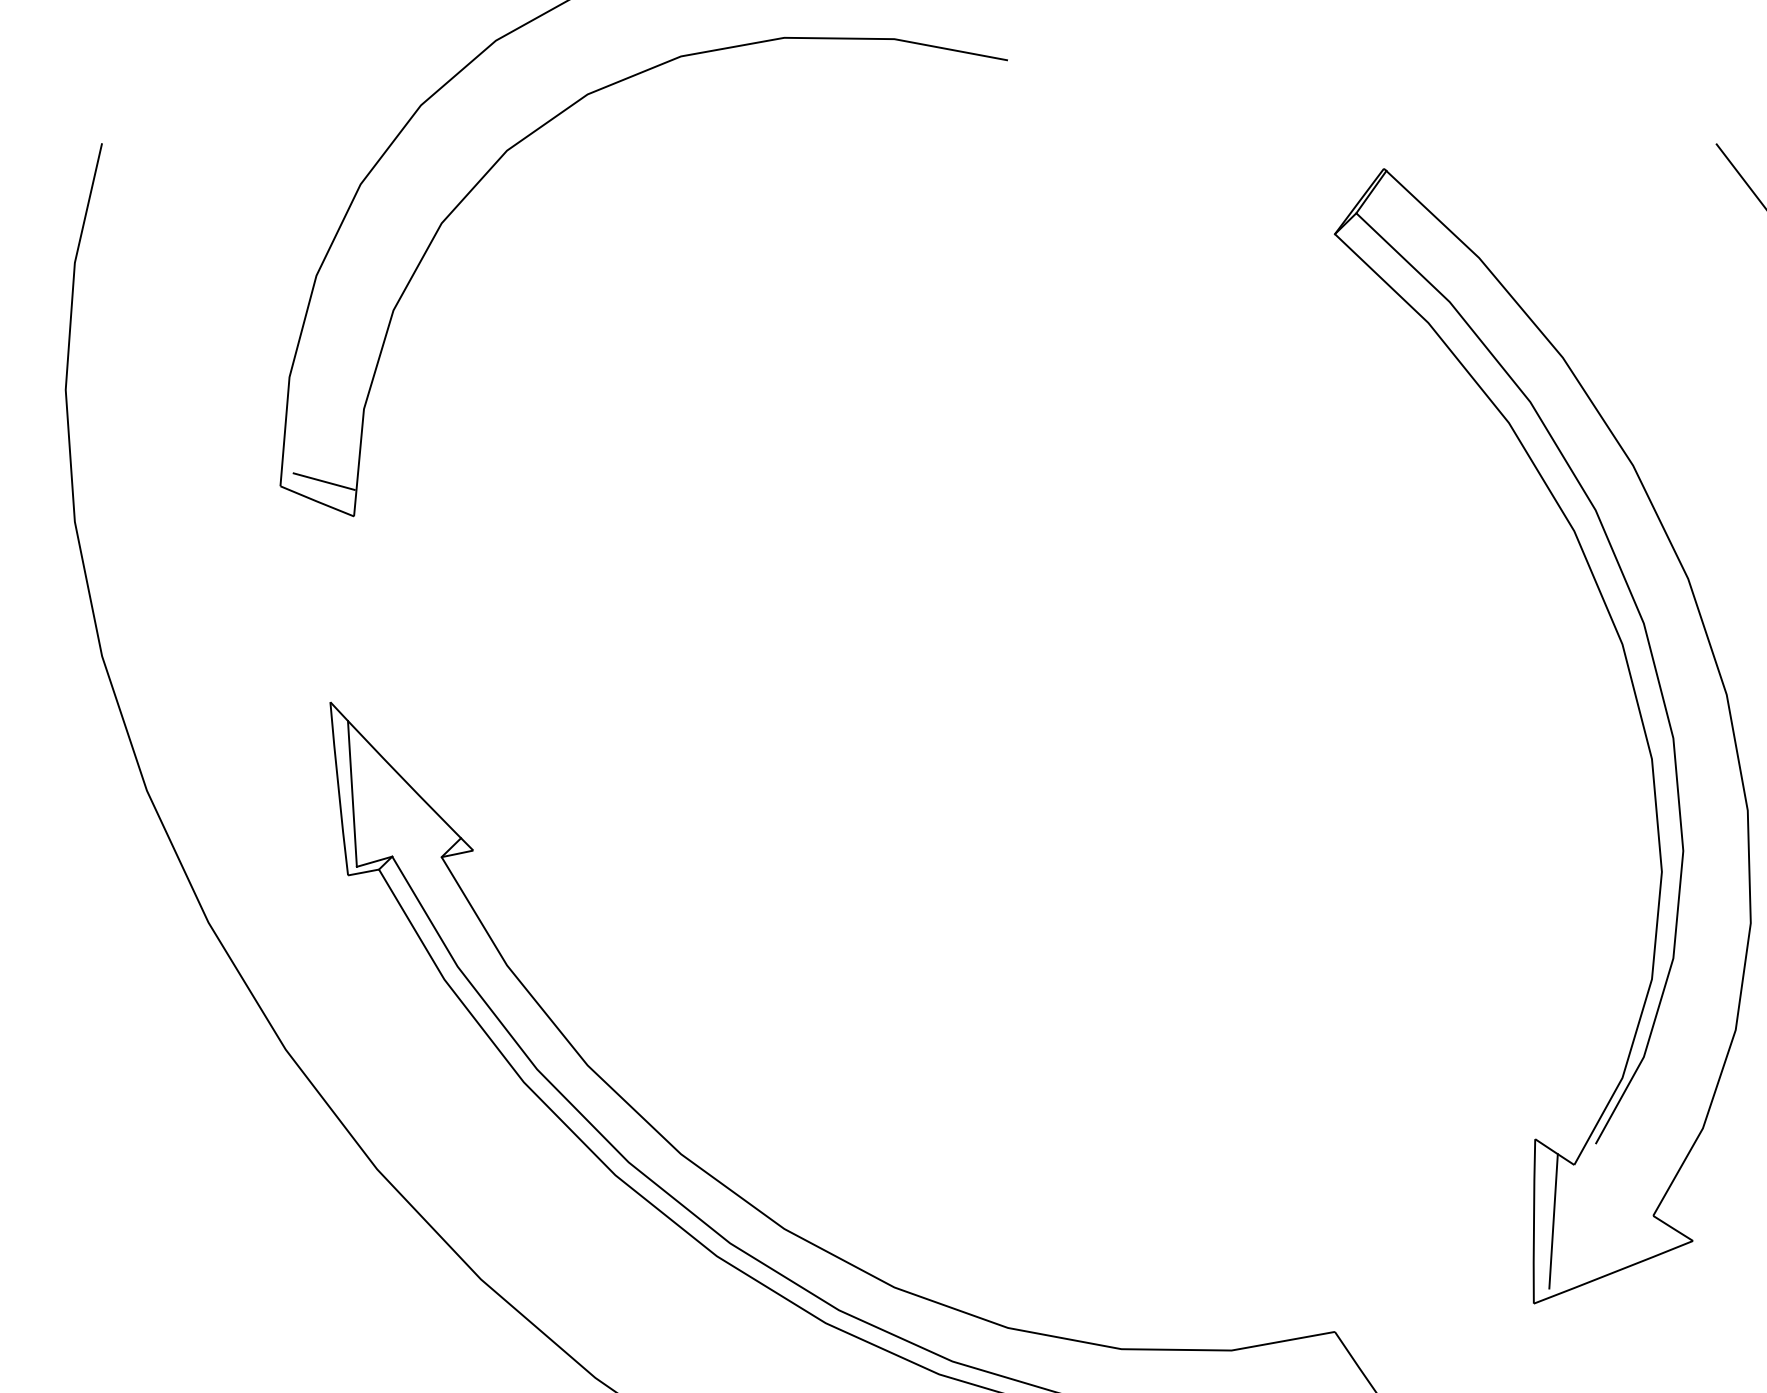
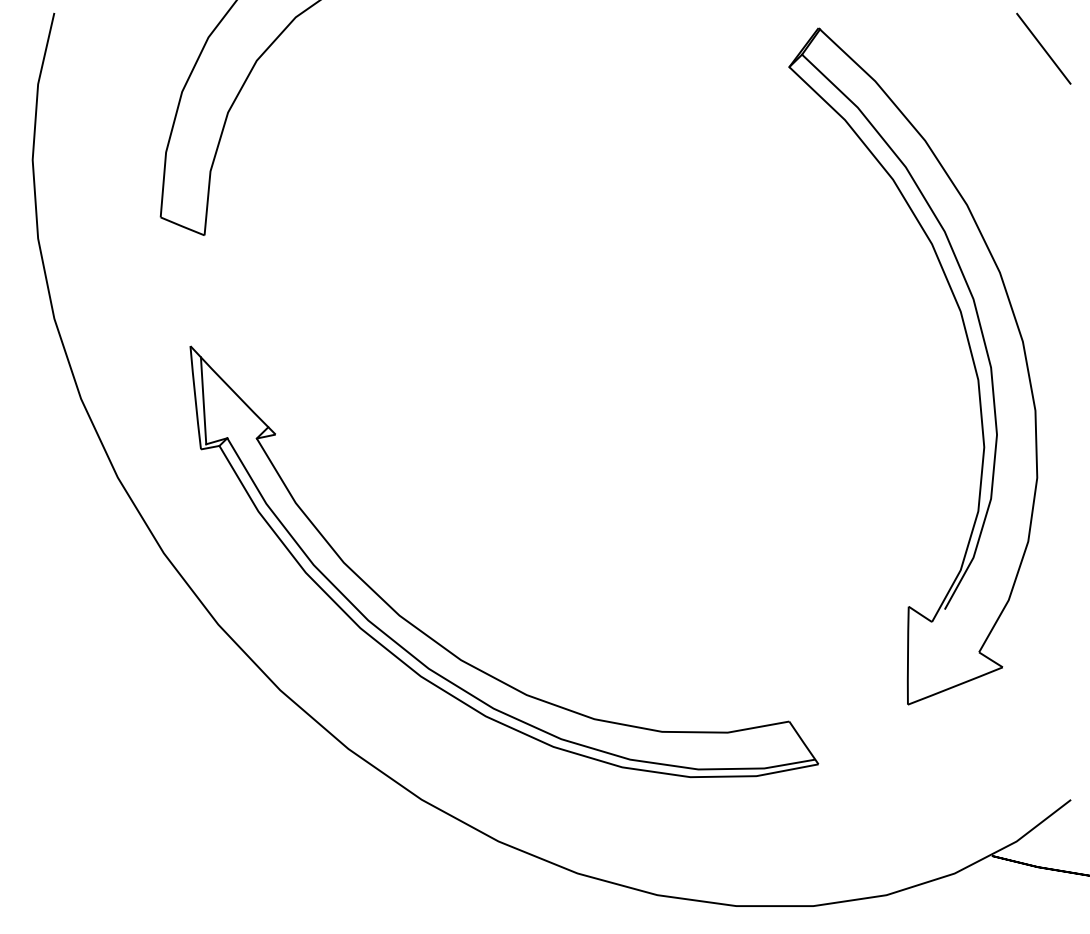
line: (323, 481) -> (186, 214), removed
line: (1553, 1221) -> (919, 655), removed

